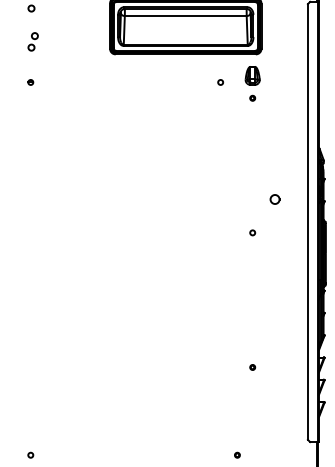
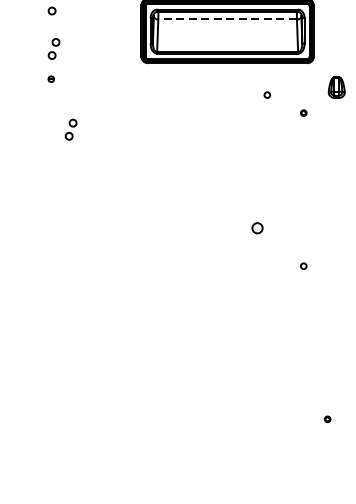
line: (185, 15) -> (227, 18), solid -> dashed
part: (252, 75) -> (336, 87), moved
part: (30, 82) -> (50, 79), moved
part: (47, 112) -> (70, 129), added
circle: (274, 199) -> (256, 228), moved
part: (252, 367) -> (327, 419), moved

